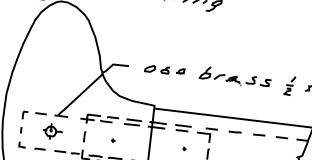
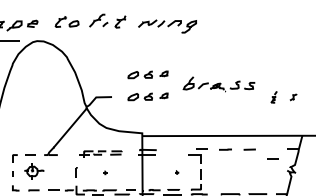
part: (166, 48) -> (147, 74), added
part: (234, 77) -> (218, 84), moved
part: (289, 86) -> (273, 97), size x0.6
part: (110, 120) -> (100, 153), size x0.7
part: (183, 128) -> (173, 152), removed
part: (52, 131) -> (34, 171), moved
line: (281, 136) -> (272, 158), moved

